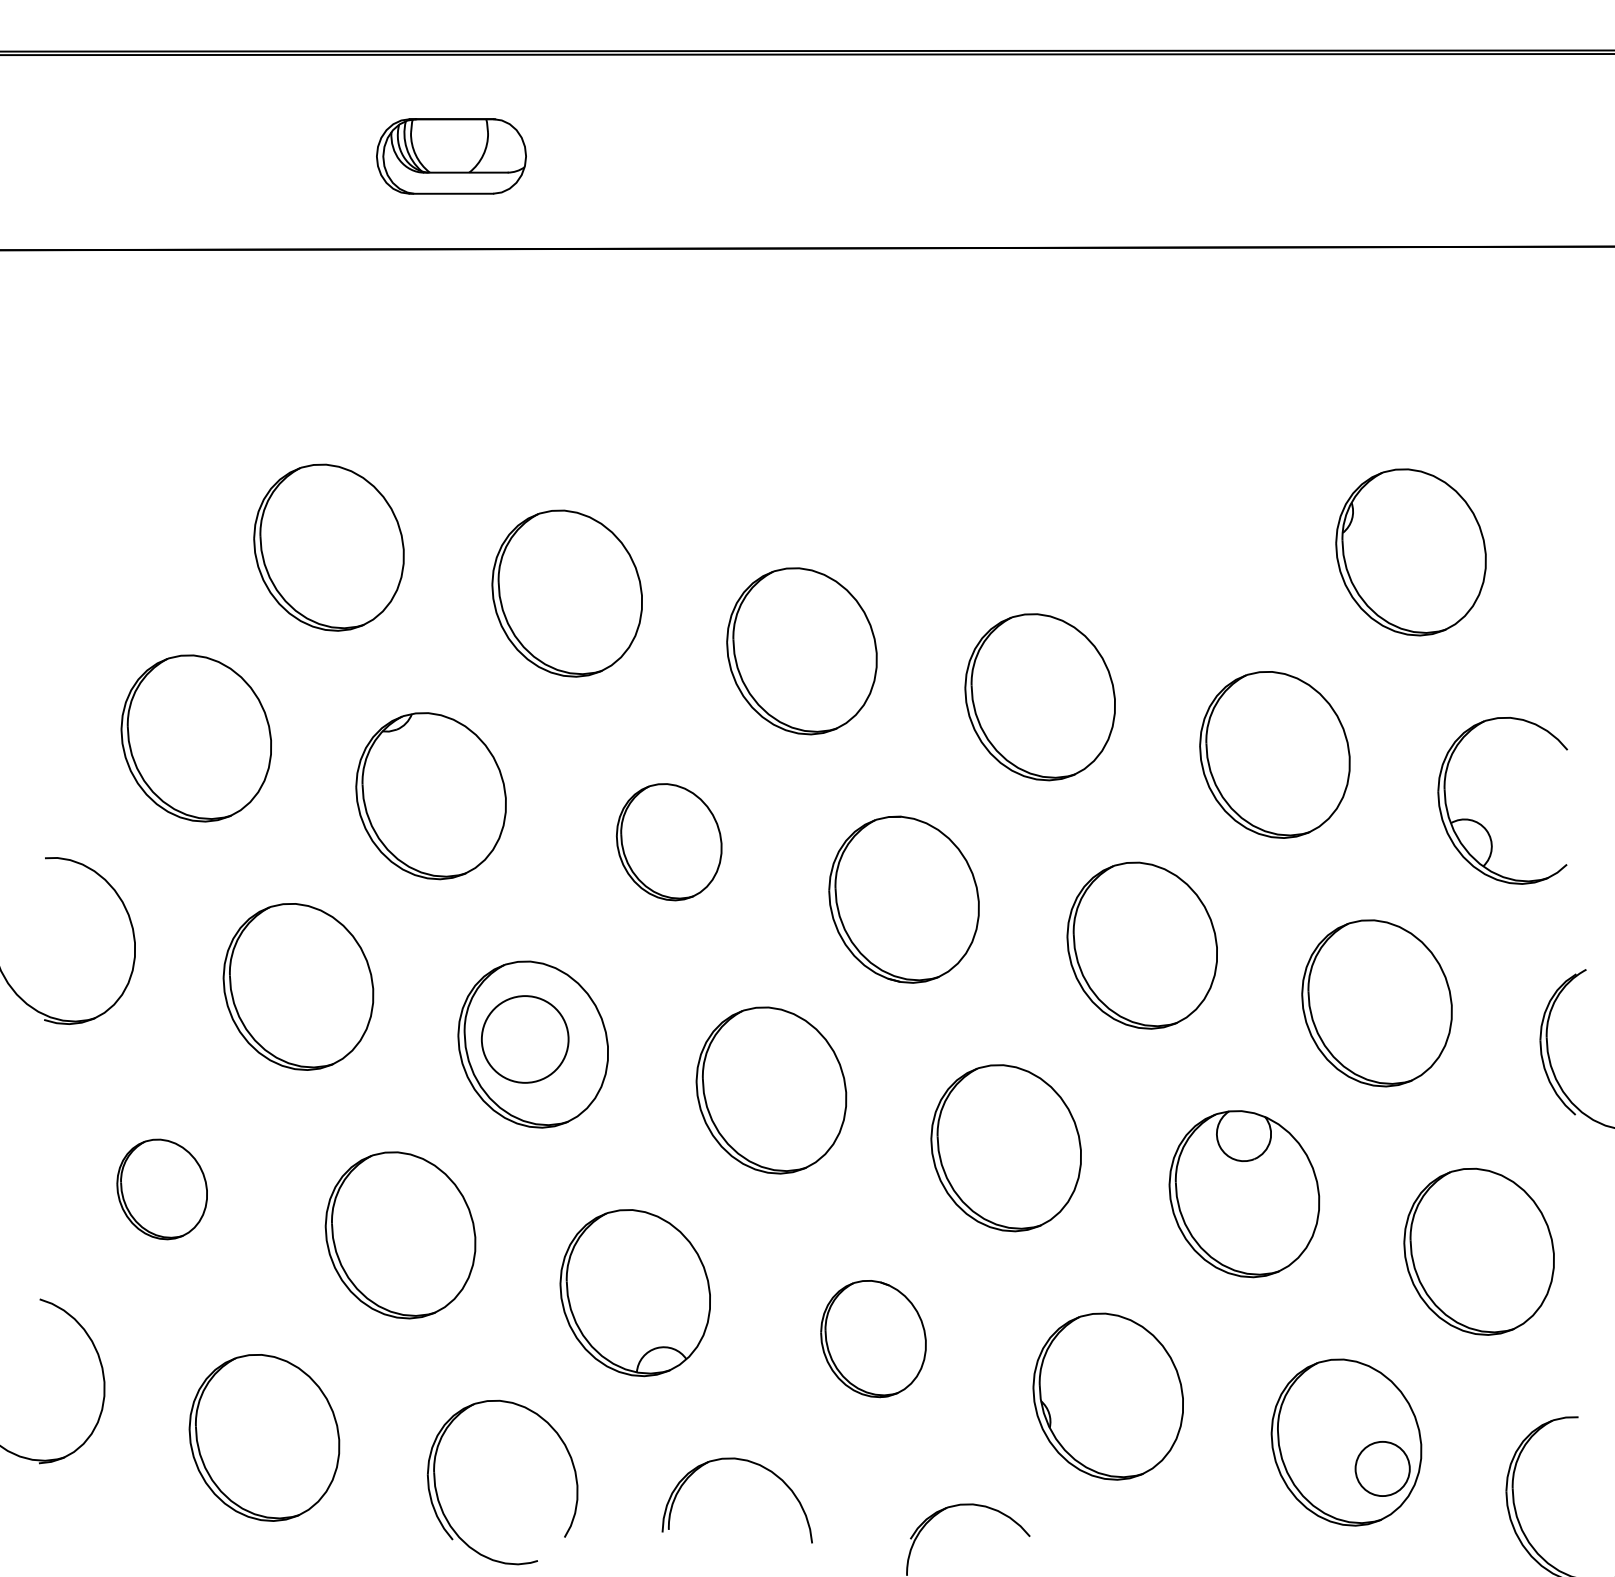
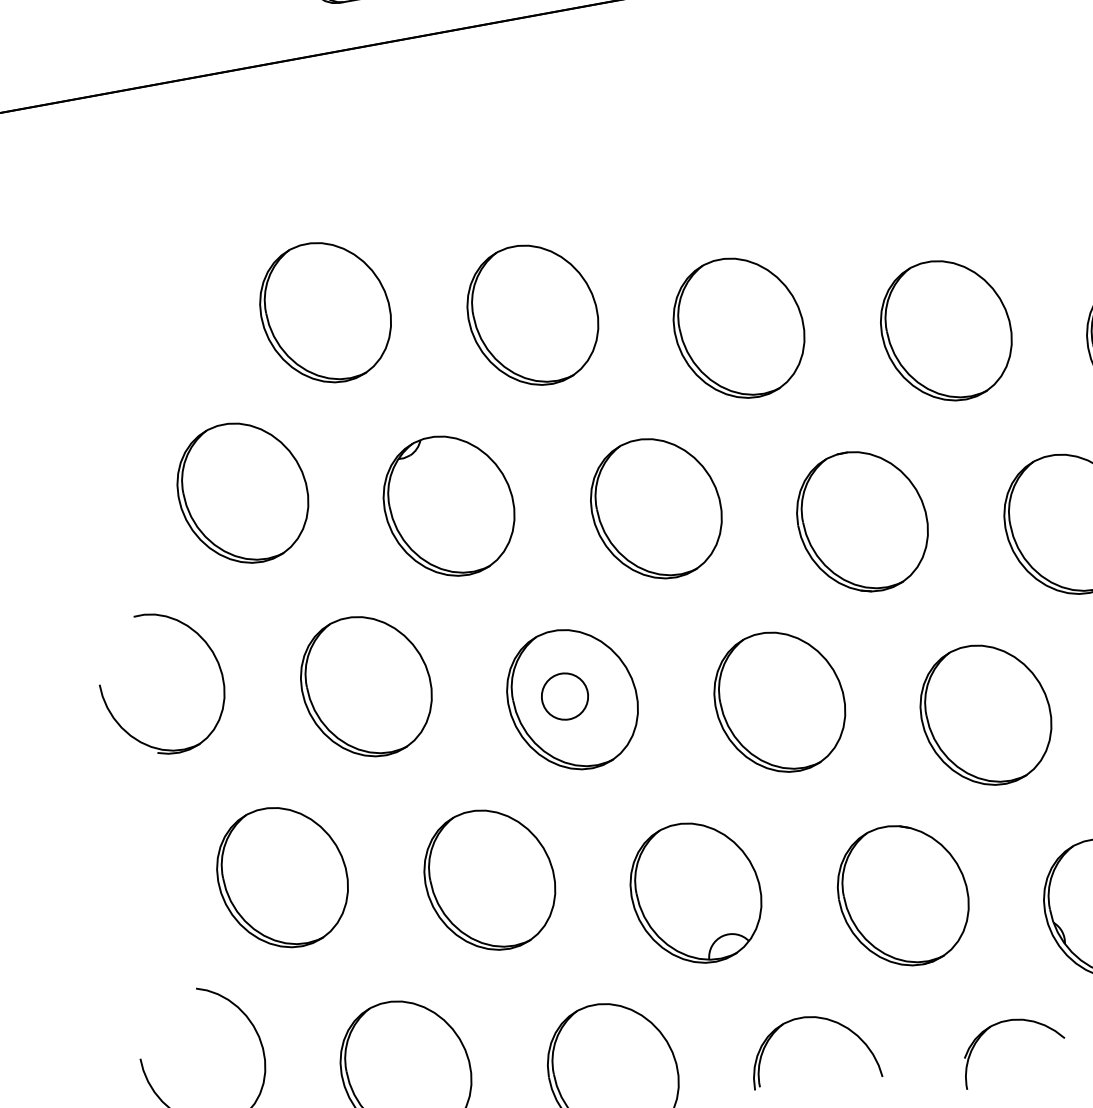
part: (668, 842) -> (655, 509), size x1.43
circle: (525, 1039) -> (565, 696), size x0.62
part: (161, 1189) -> (281, 877), size x1.67
part: (873, 1338) -> (903, 895), size x1.43

